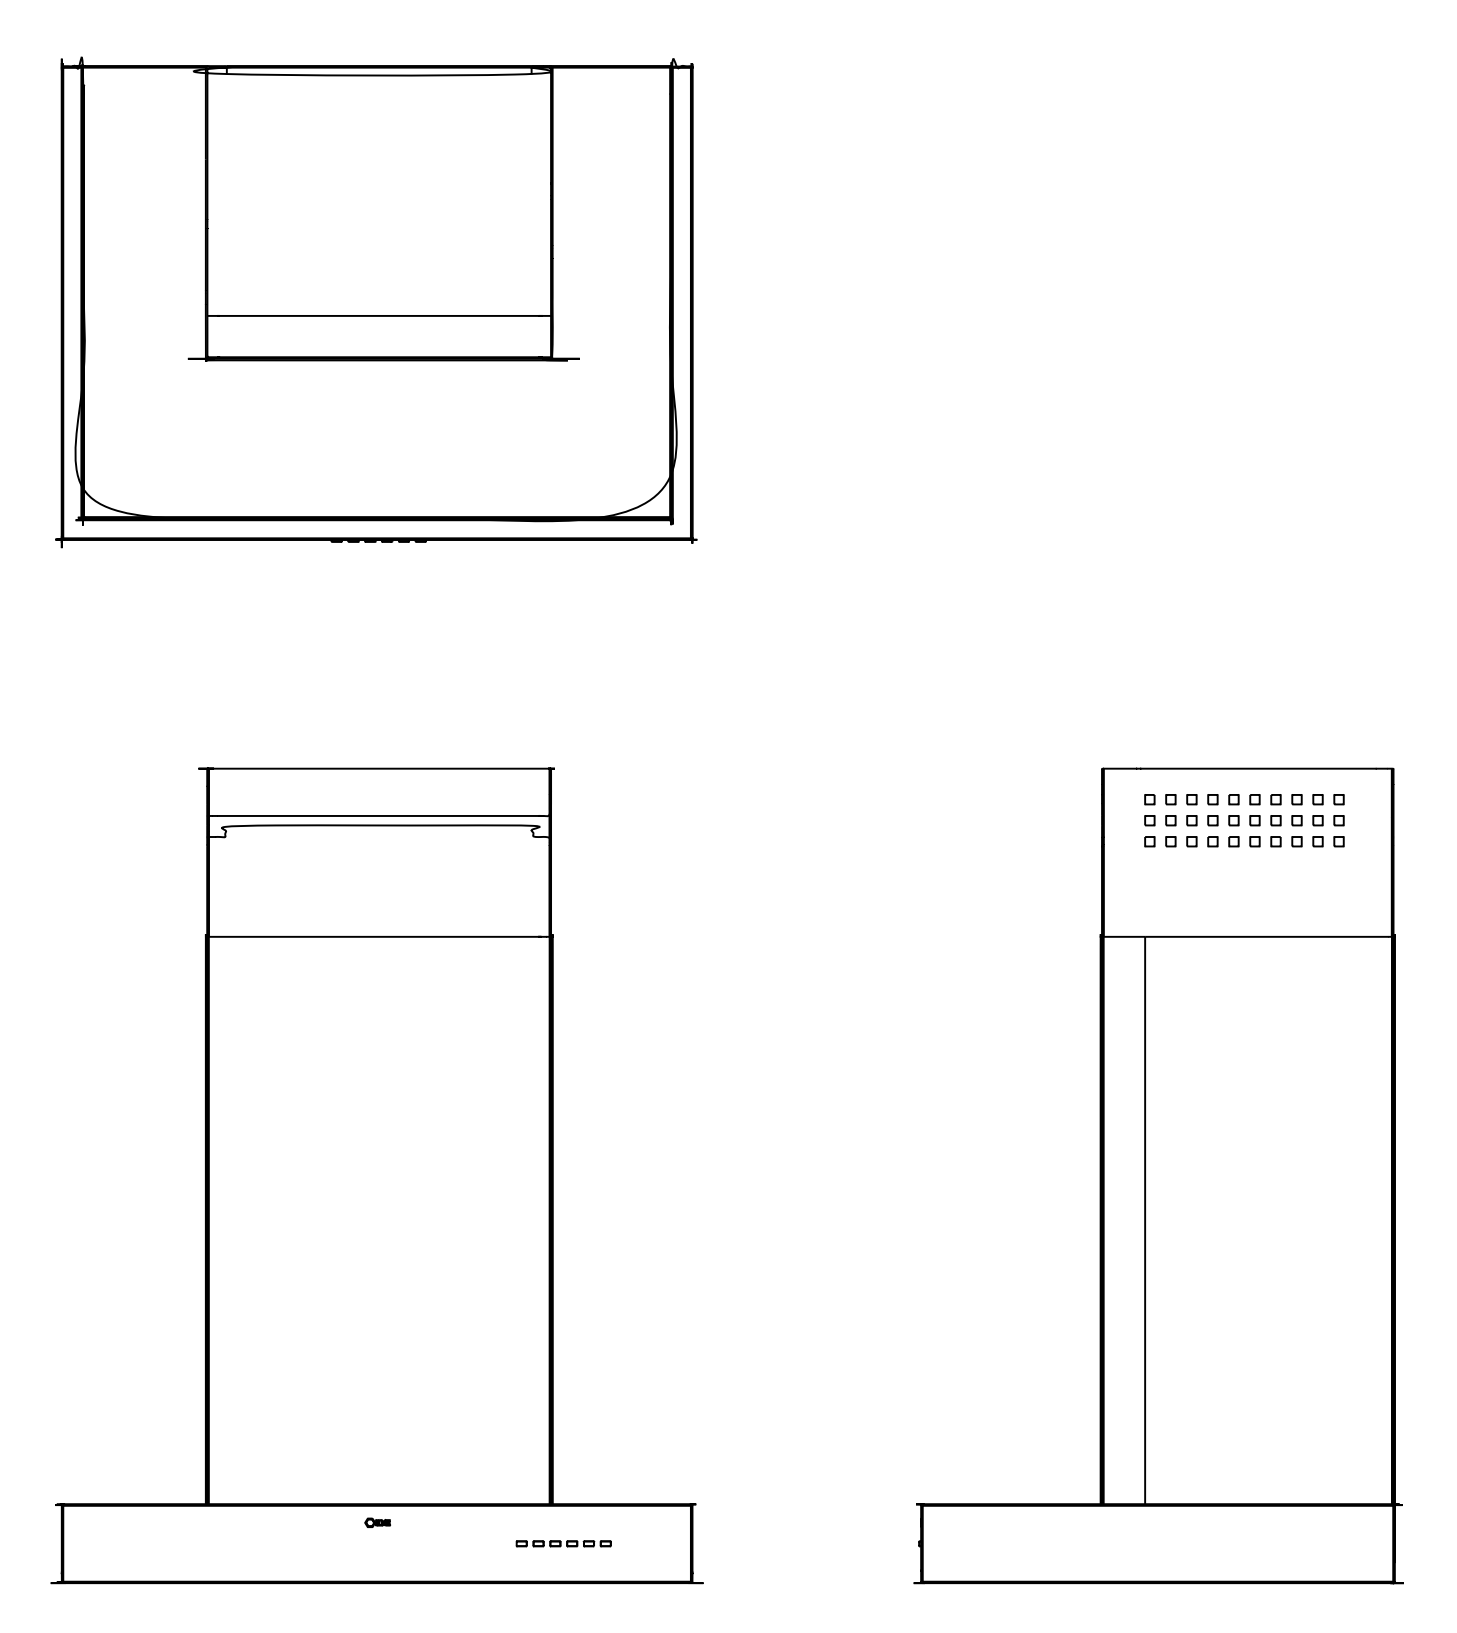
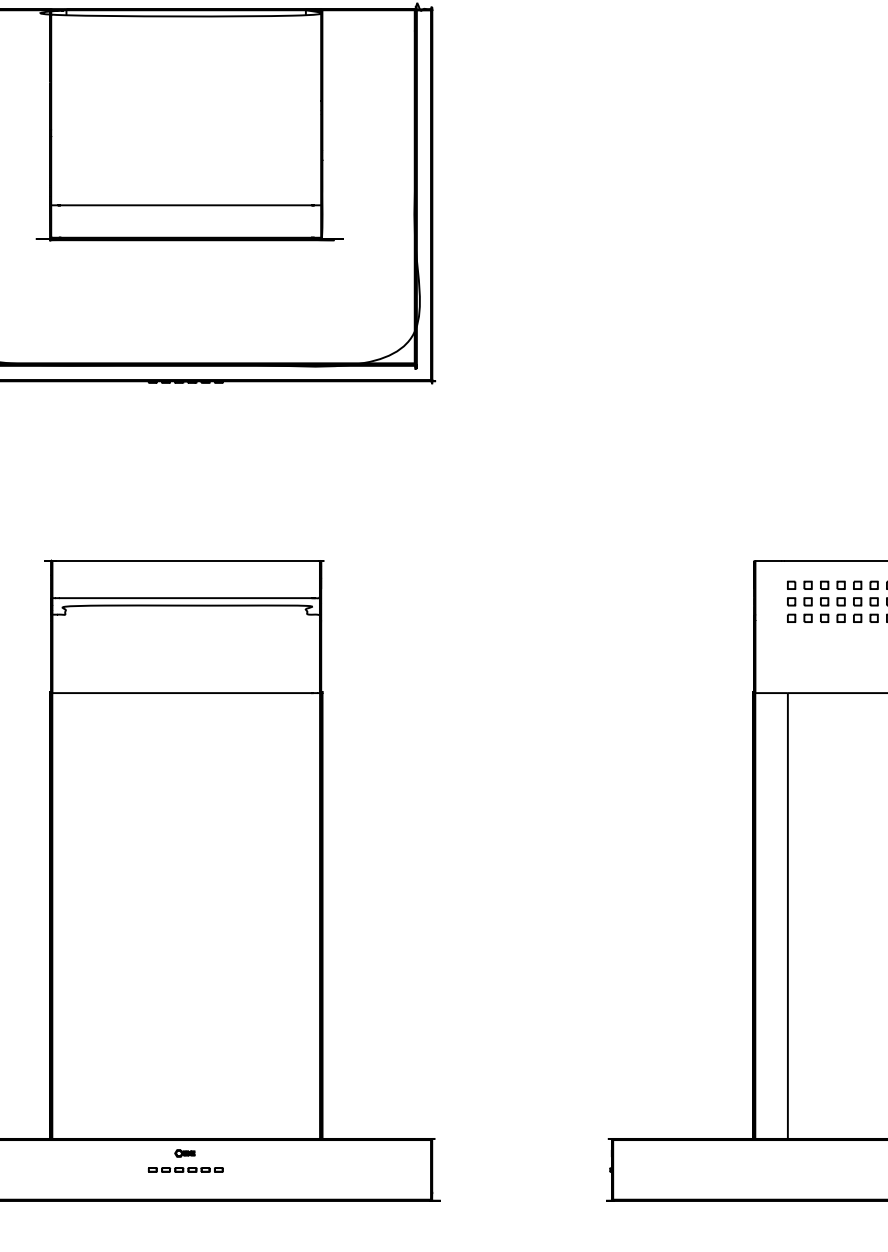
part: (563, 1543) -> (185, 1169), moved

